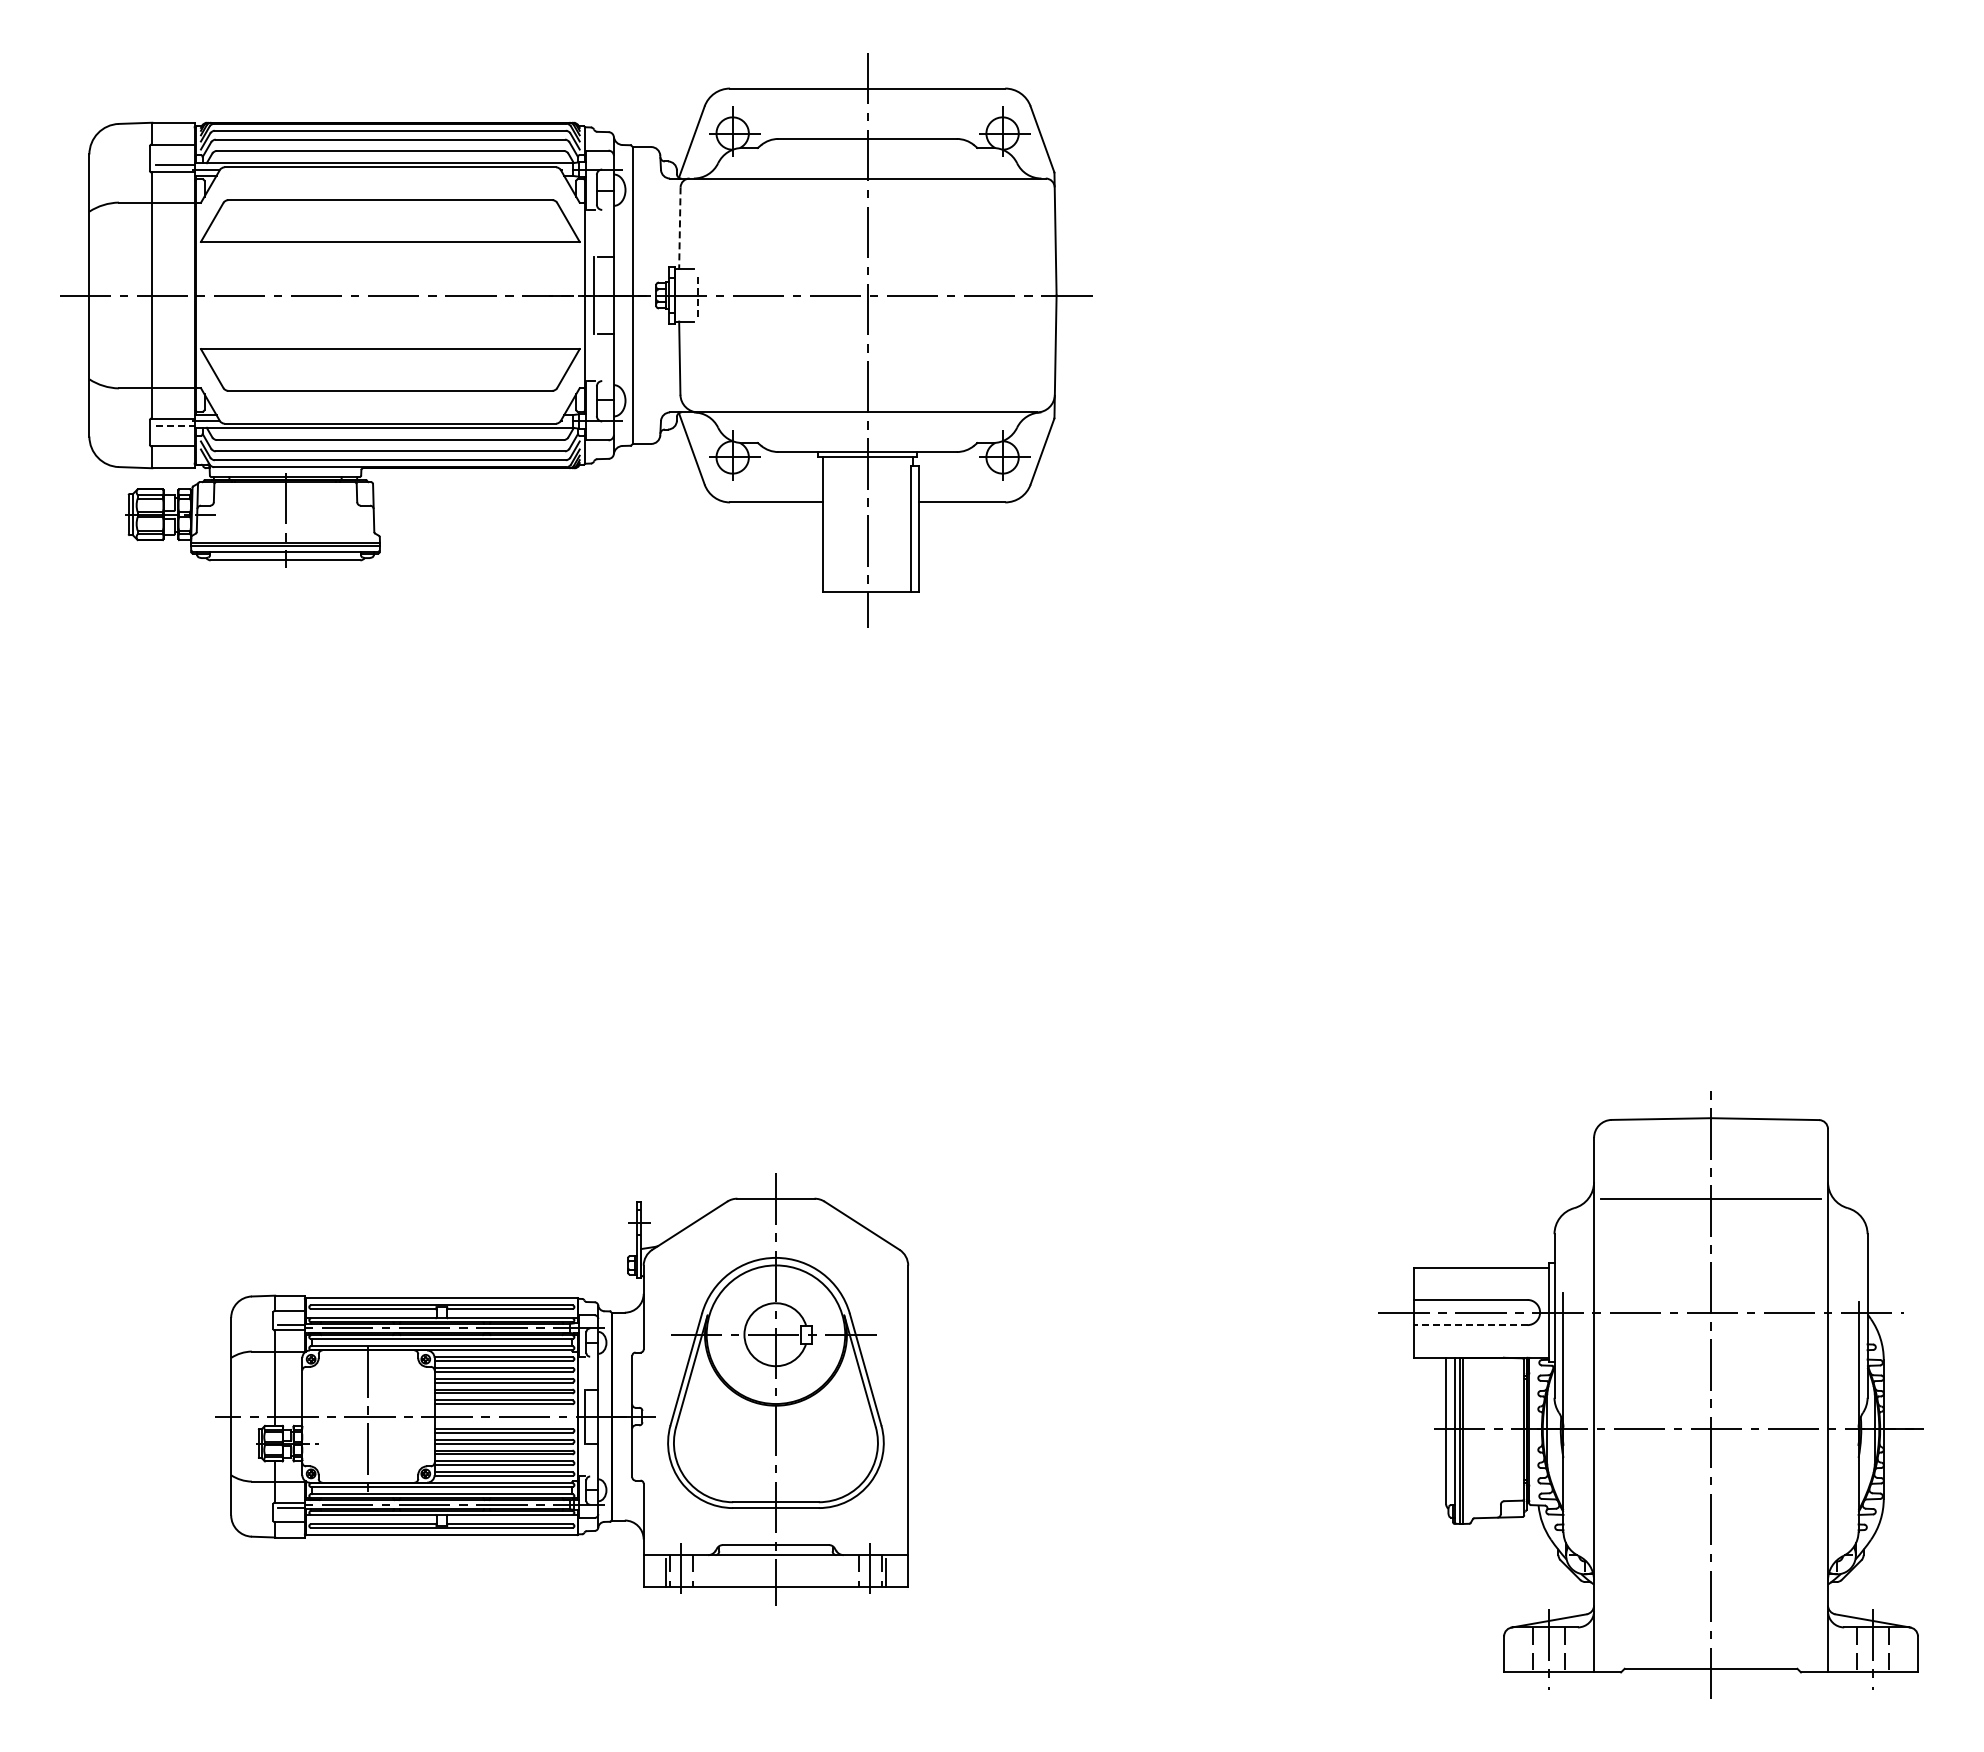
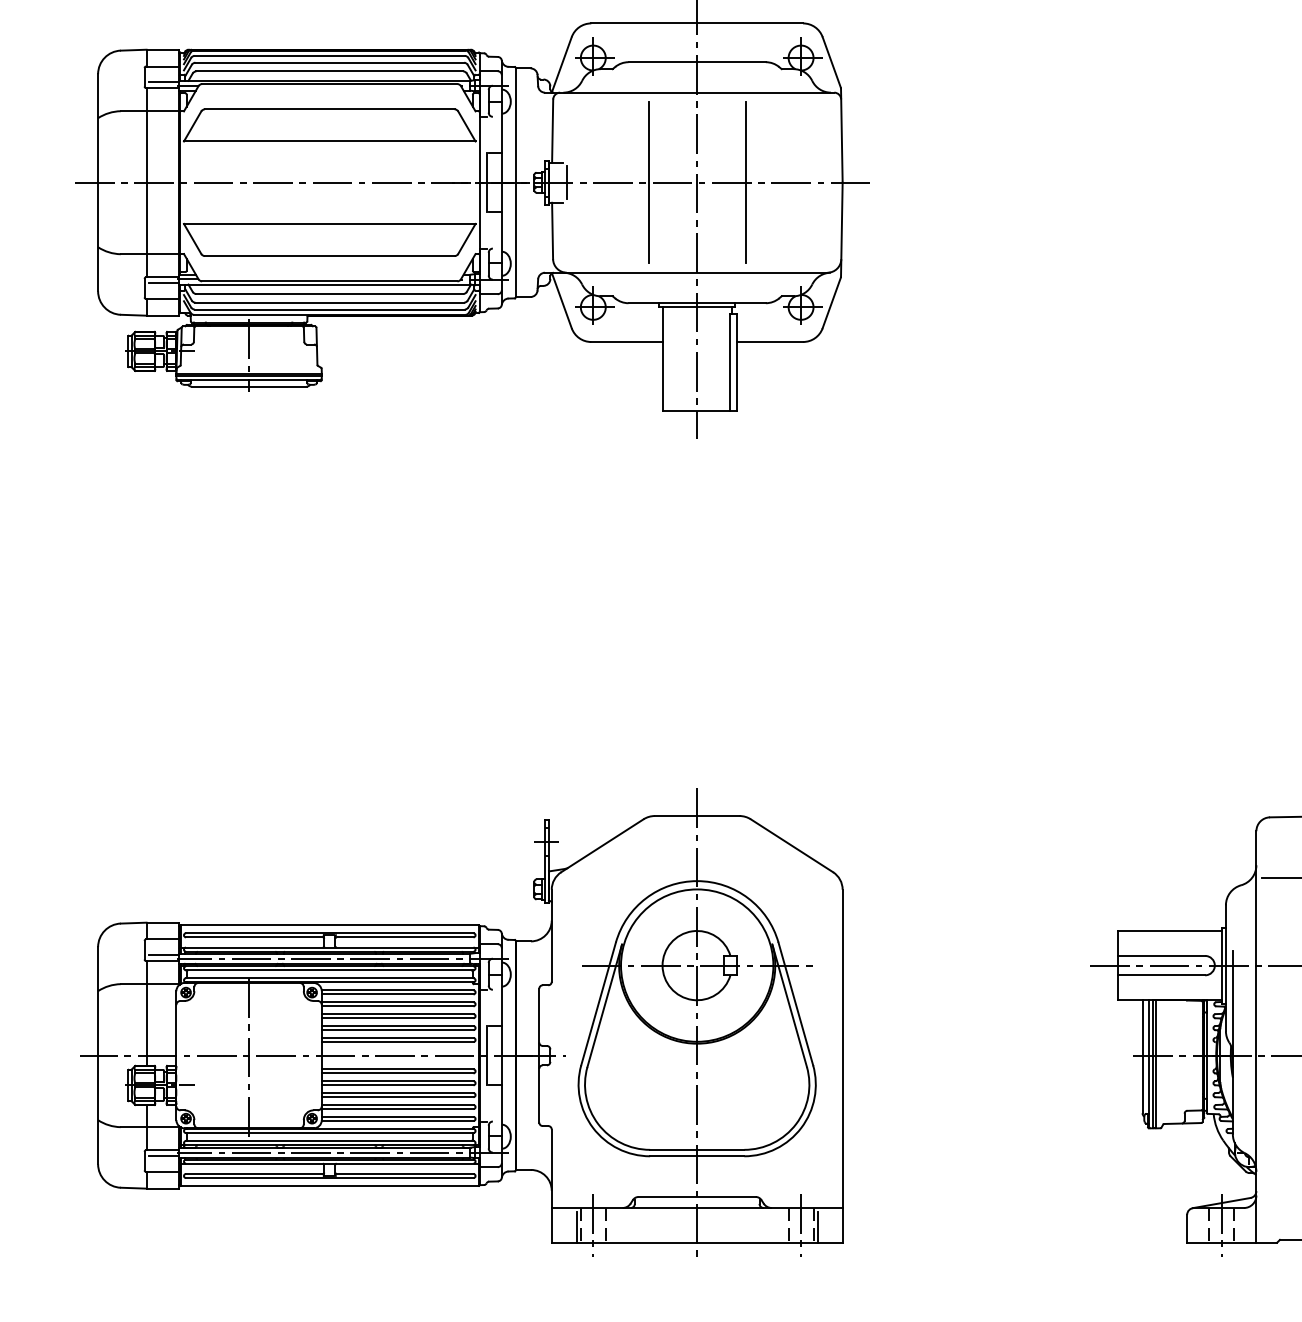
line: (679, 228) -> (552, 131), dashed -> solid
line: (698, 295) -> (566, 182), dashed -> solid
line: (804, 295) -> (648, 182), added
line: (930, 295) -> (745, 182), added
line: (175, 426) -> (164, 283), dashed -> solid
line: (1470, 1325) -> (1161, 975), dashed -> solid
part: (561, 1386) -> (461, 1022), size x1.43

